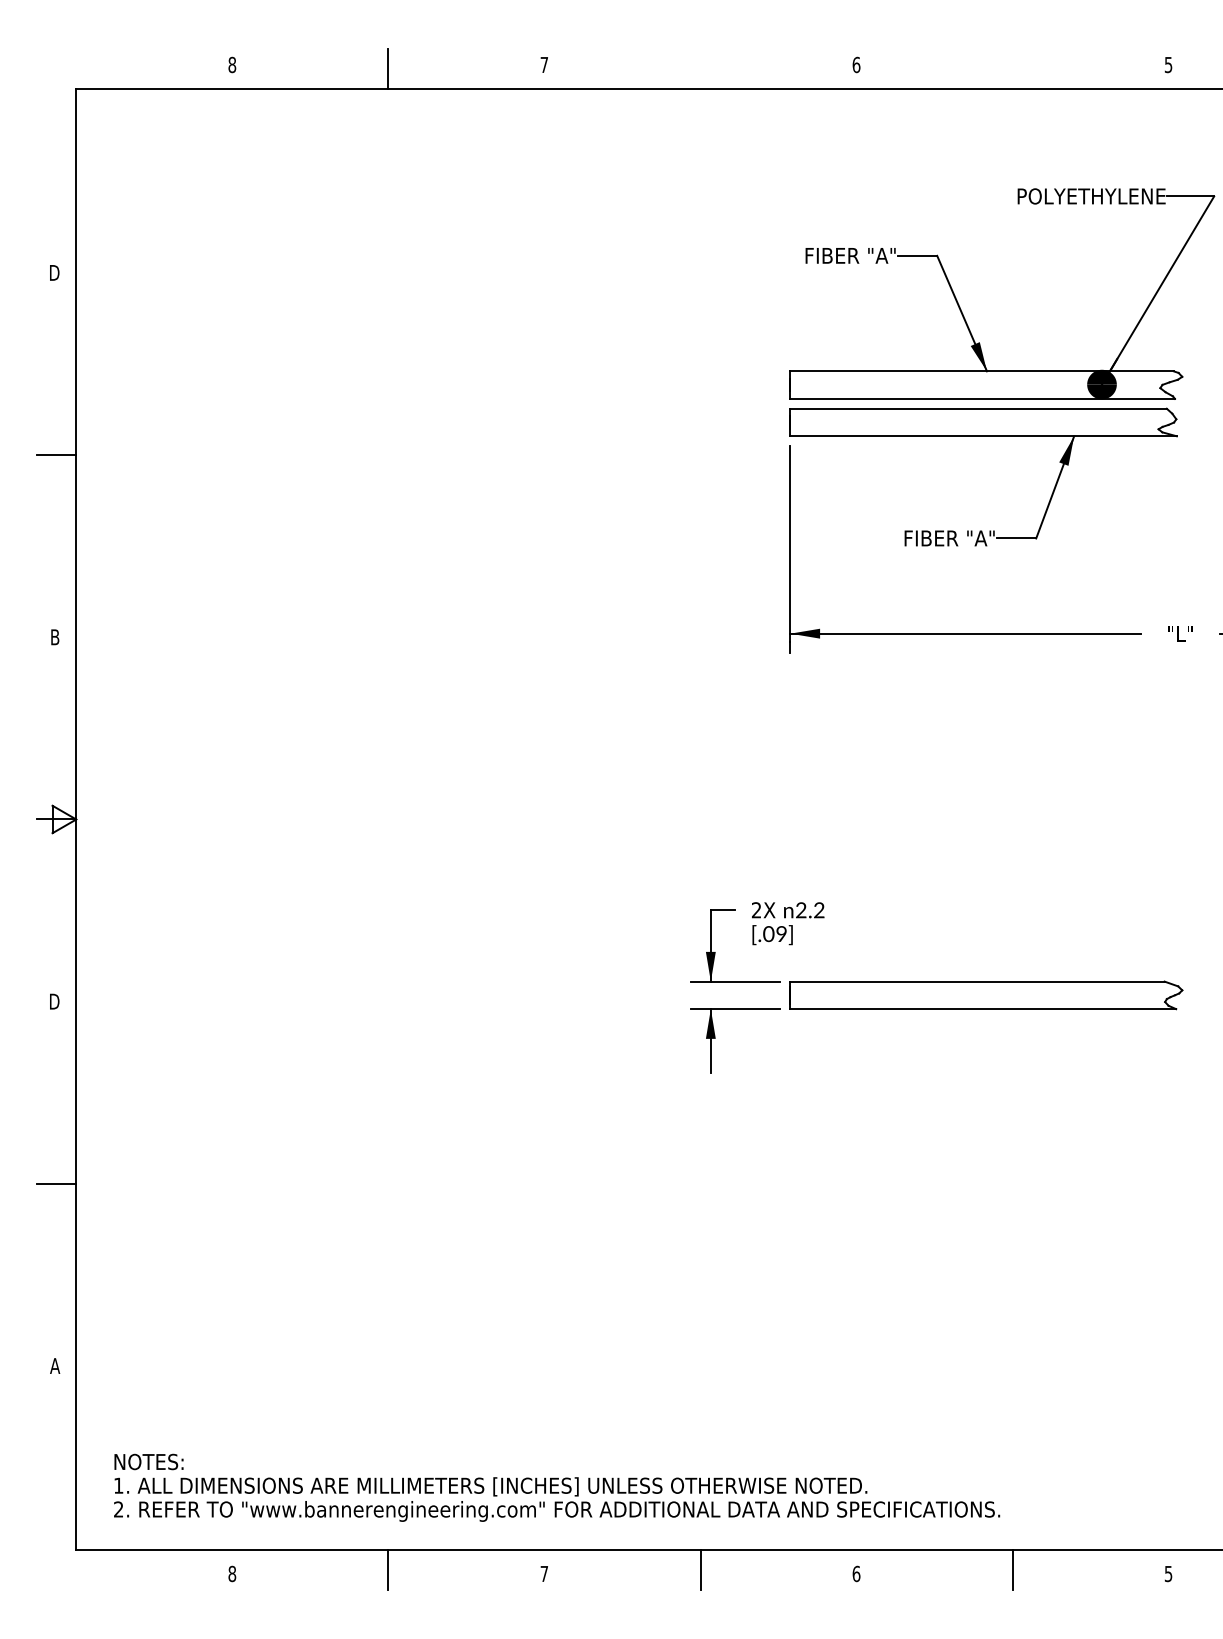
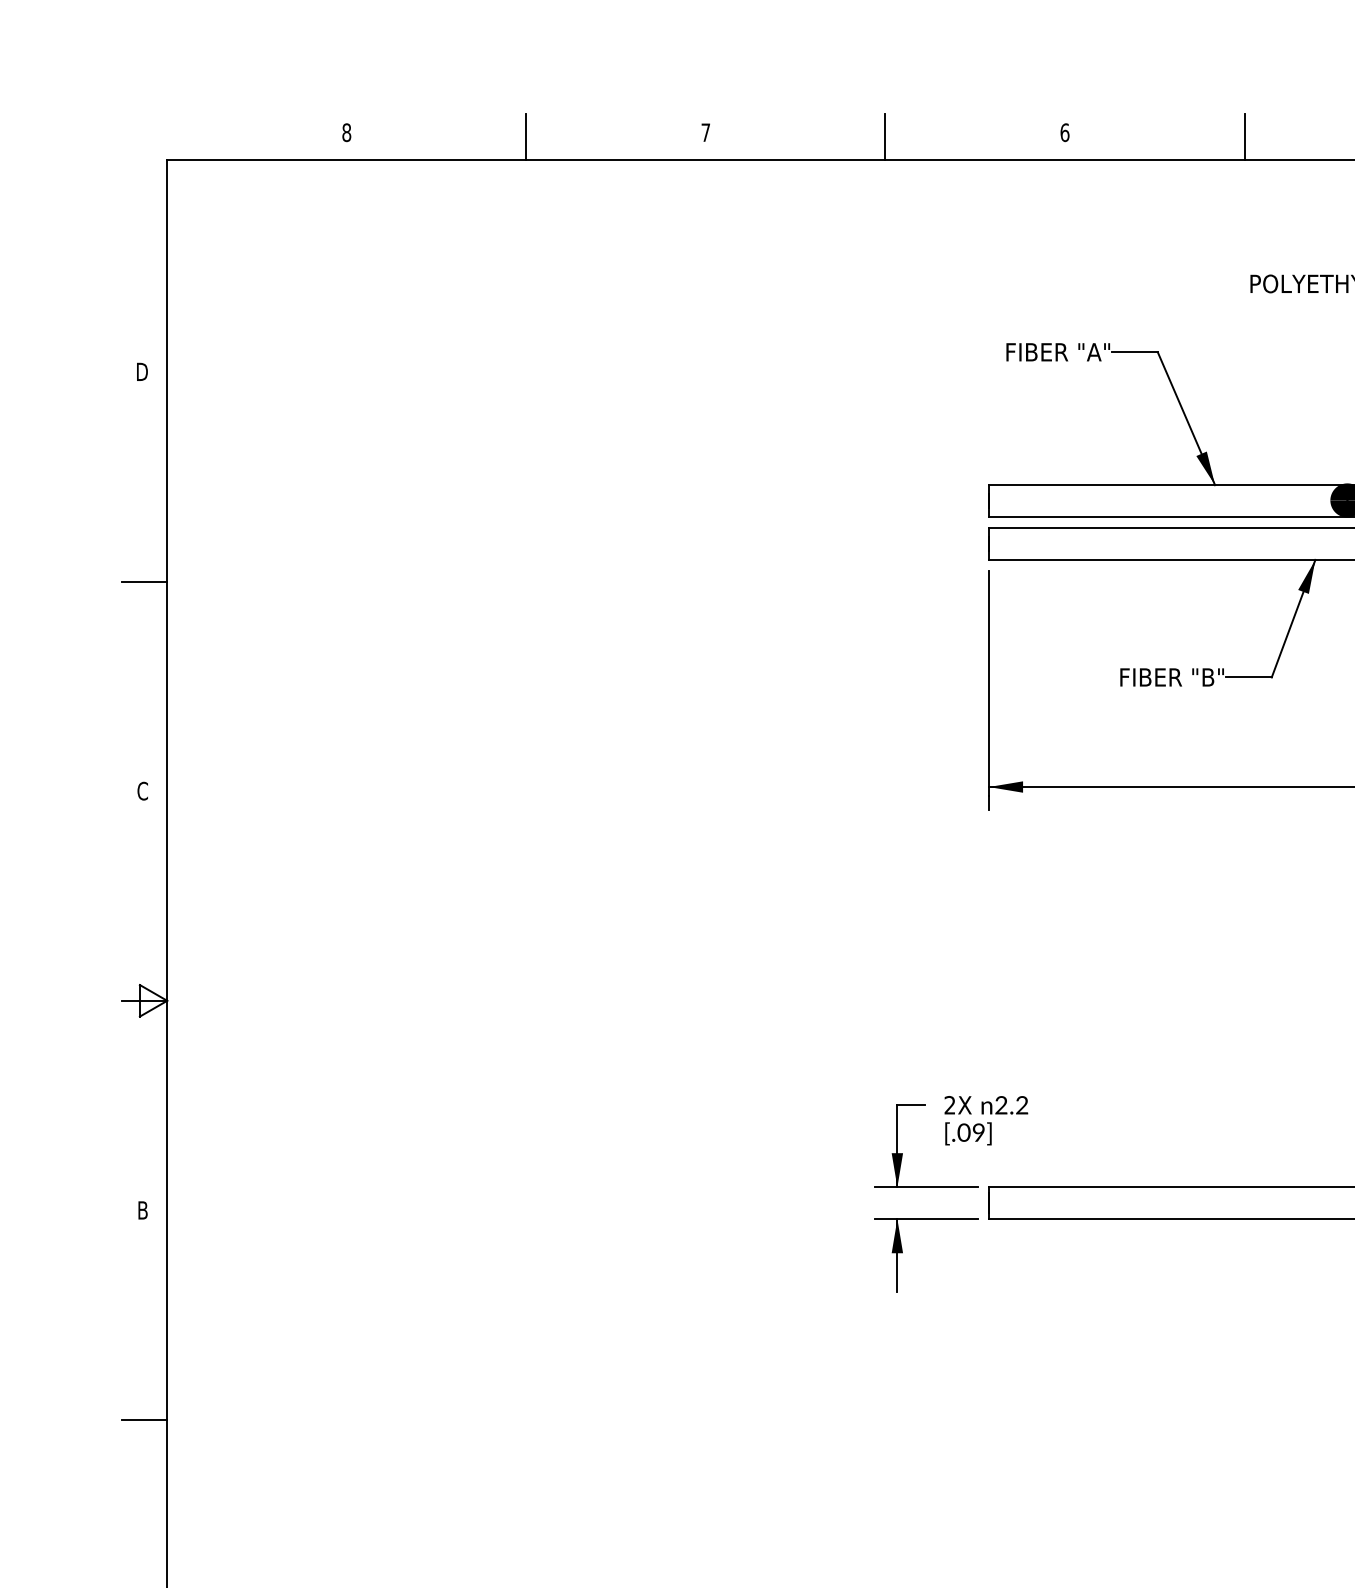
line: (700, 68) -> (885, 136), added
line: (1012, 68) -> (1244, 136), added
text: (980, 538) -> (1207, 677), FIBER "A" -> FIBER "B"
text: (54, 637) -> (142, 791), B -> C
text: (54, 1001) -> (142, 1210), D -> B

